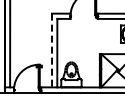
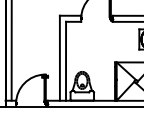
line: (52, 50) -> (60, 58), dashed -> solid

